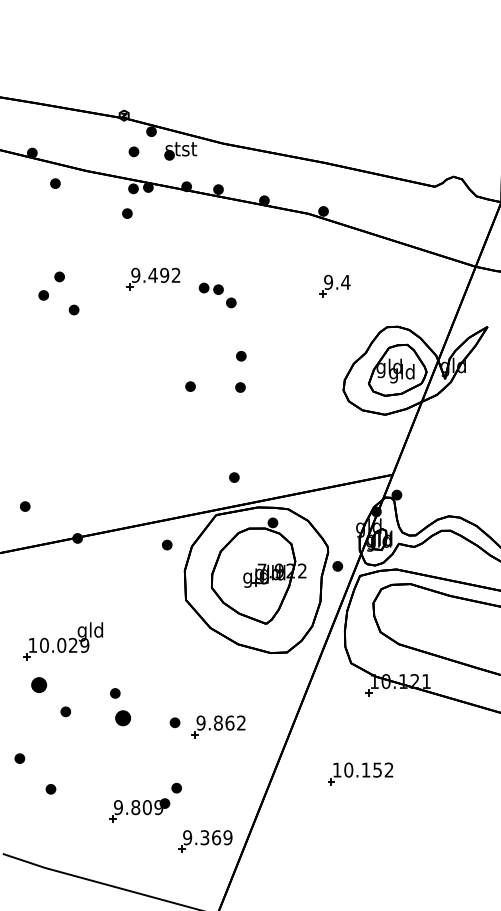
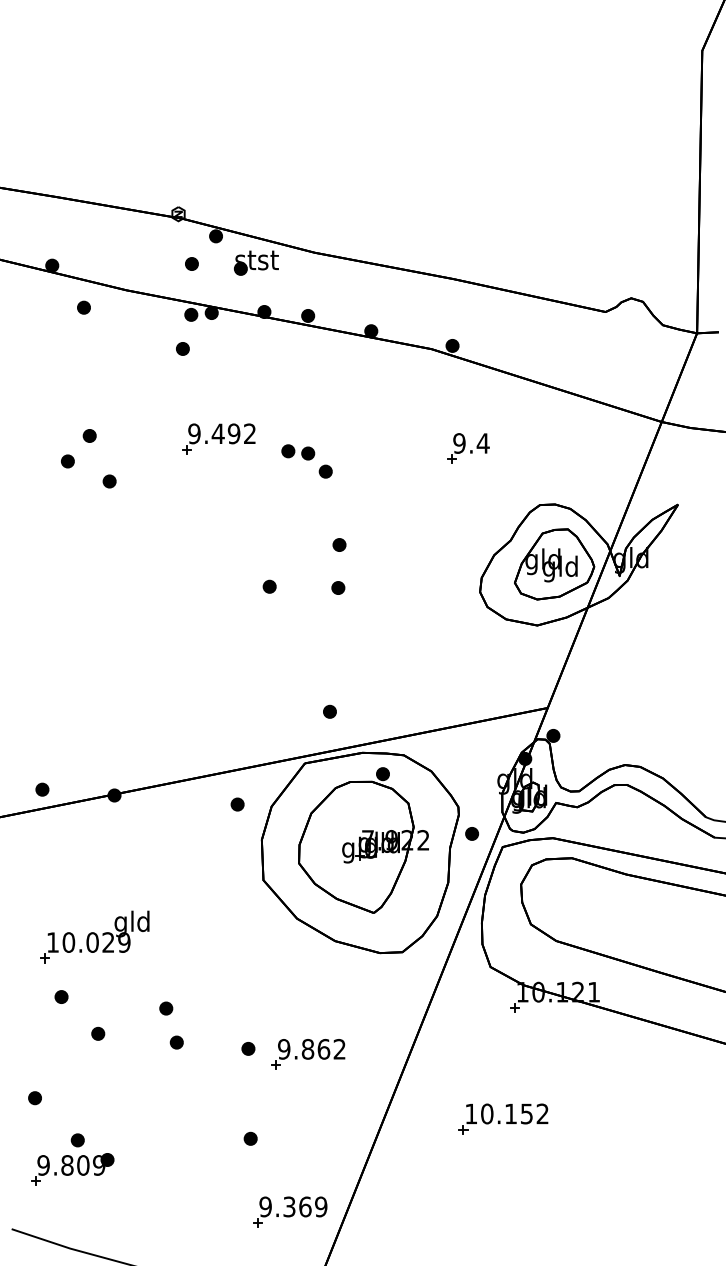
part: (25, 506) -> (42, 789), moved
part: (39, 684) -> (61, 996), size x0.62
part: (122, 718) -> (176, 1042), size x0.62
part: (139, 810) -> (72, 1169), moved

